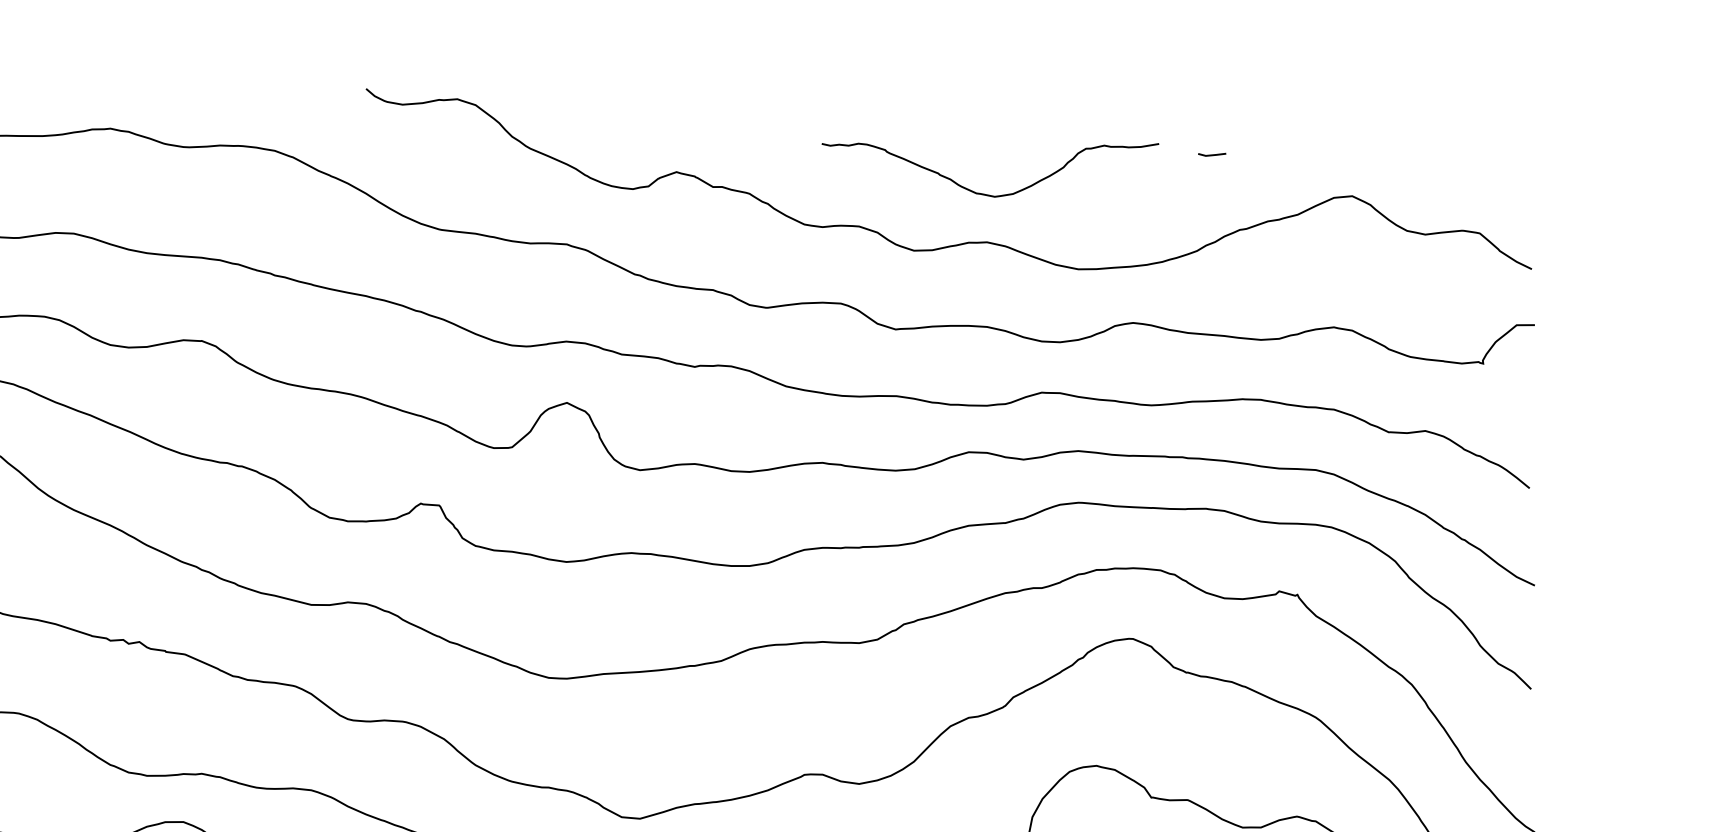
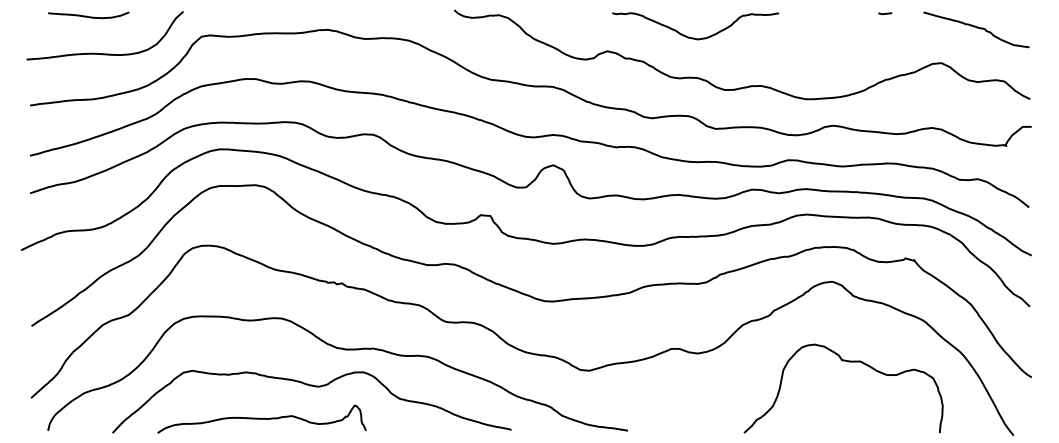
curve: (1423, 126) -> (976, 28), added
line: (1212, 154) -> (885, 13), moved
curve: (988, 192) -> (694, 37), moved

